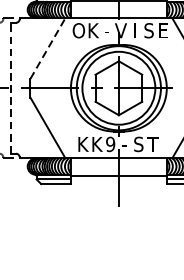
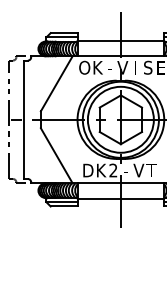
line: (47, 48) -> (56, 83), dashed -> solid
line: (11, 87) -> (23, 119), dashed -> solid
text: (83, 144) -> (88, 170), K -> D
text: (110, 144) -> (113, 170), 9 -> 2
text: (138, 144) -> (138, 170), S -> V

